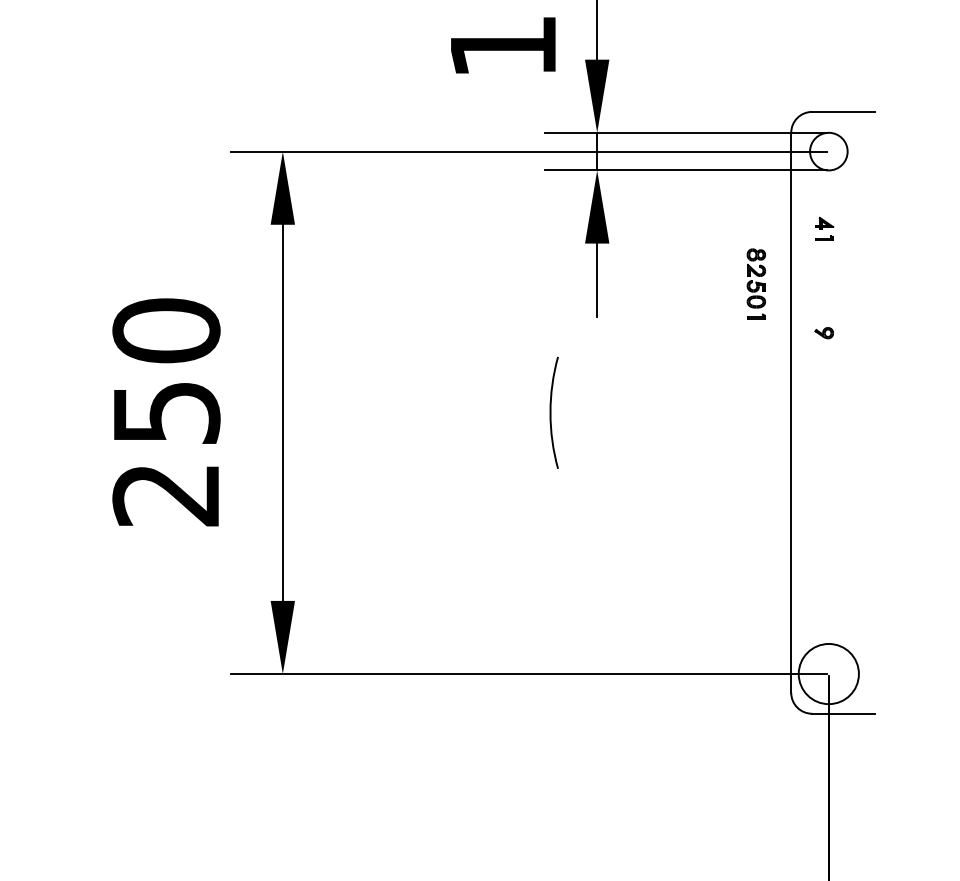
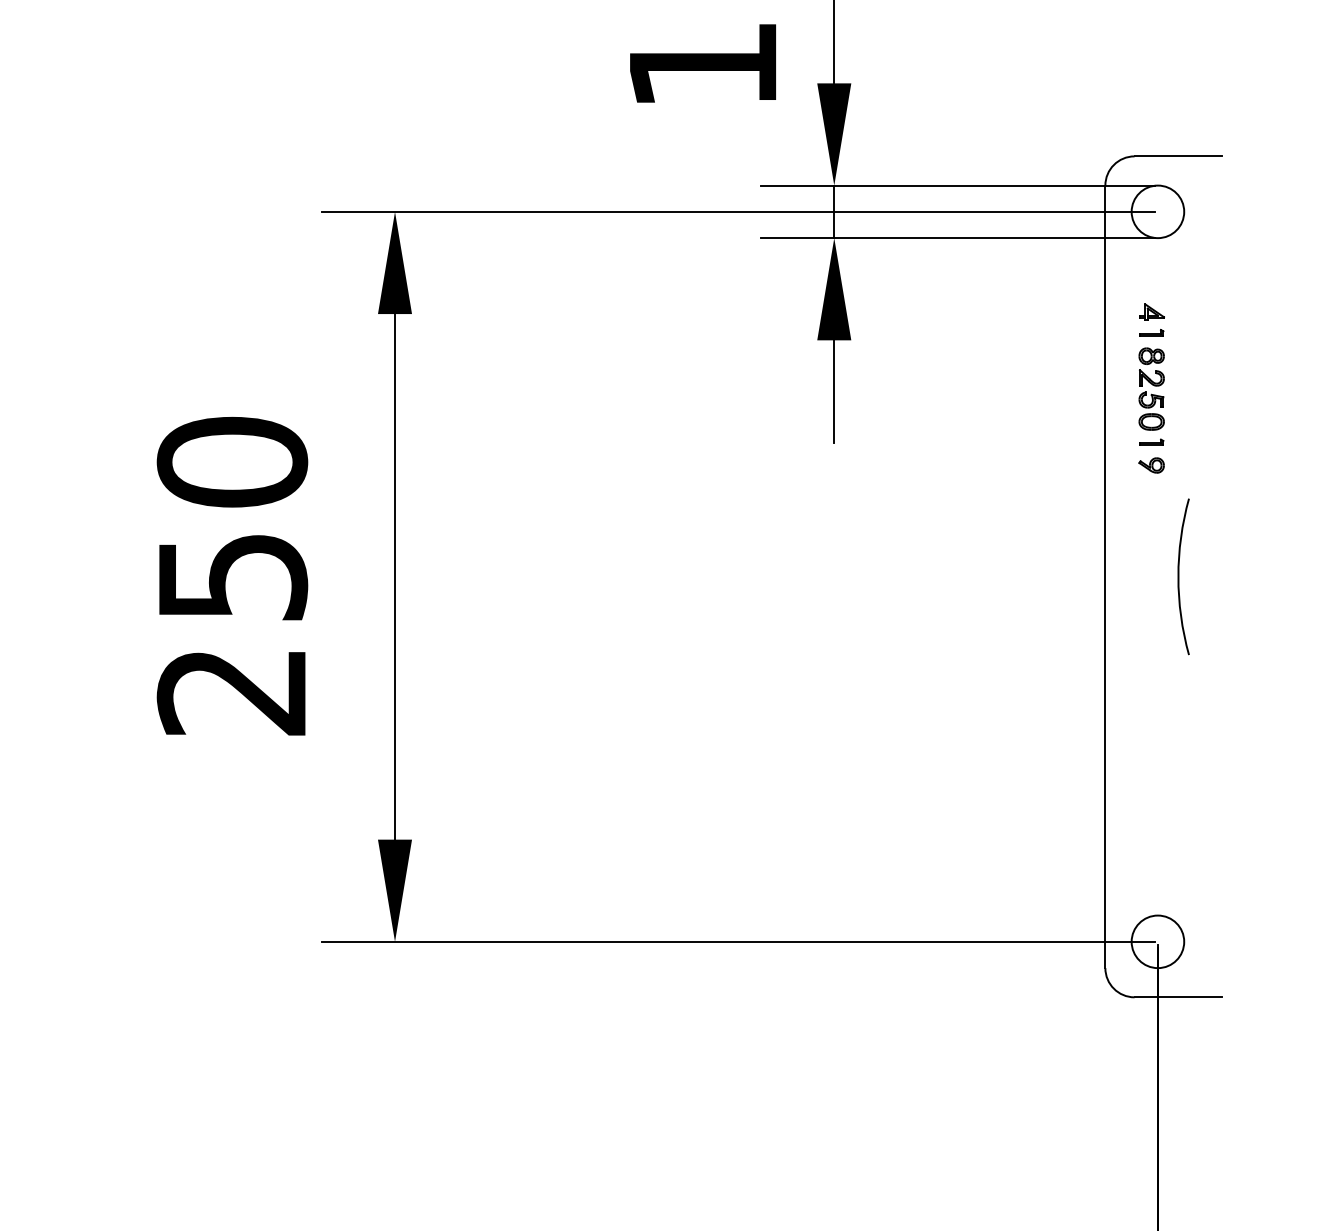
part: (755, 283) -> (1150, 396), moved
arc: (551, 412) -> (1179, 576), moved
circle: (828, 673) -> (1157, 941), size x0.62

